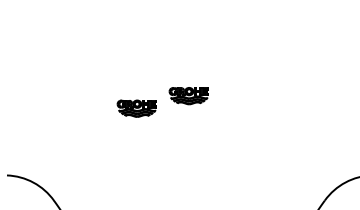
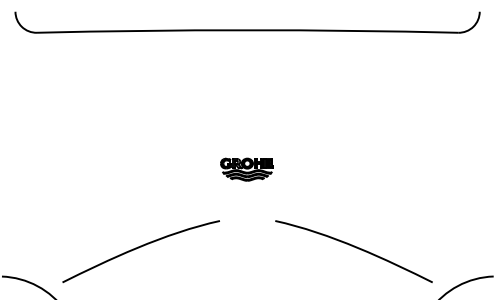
part: (136, 108) -> (176, 186), removed
curve: (268, 153) -> (353, 247), added
curve: (109, 154) -> (139, 248), added

